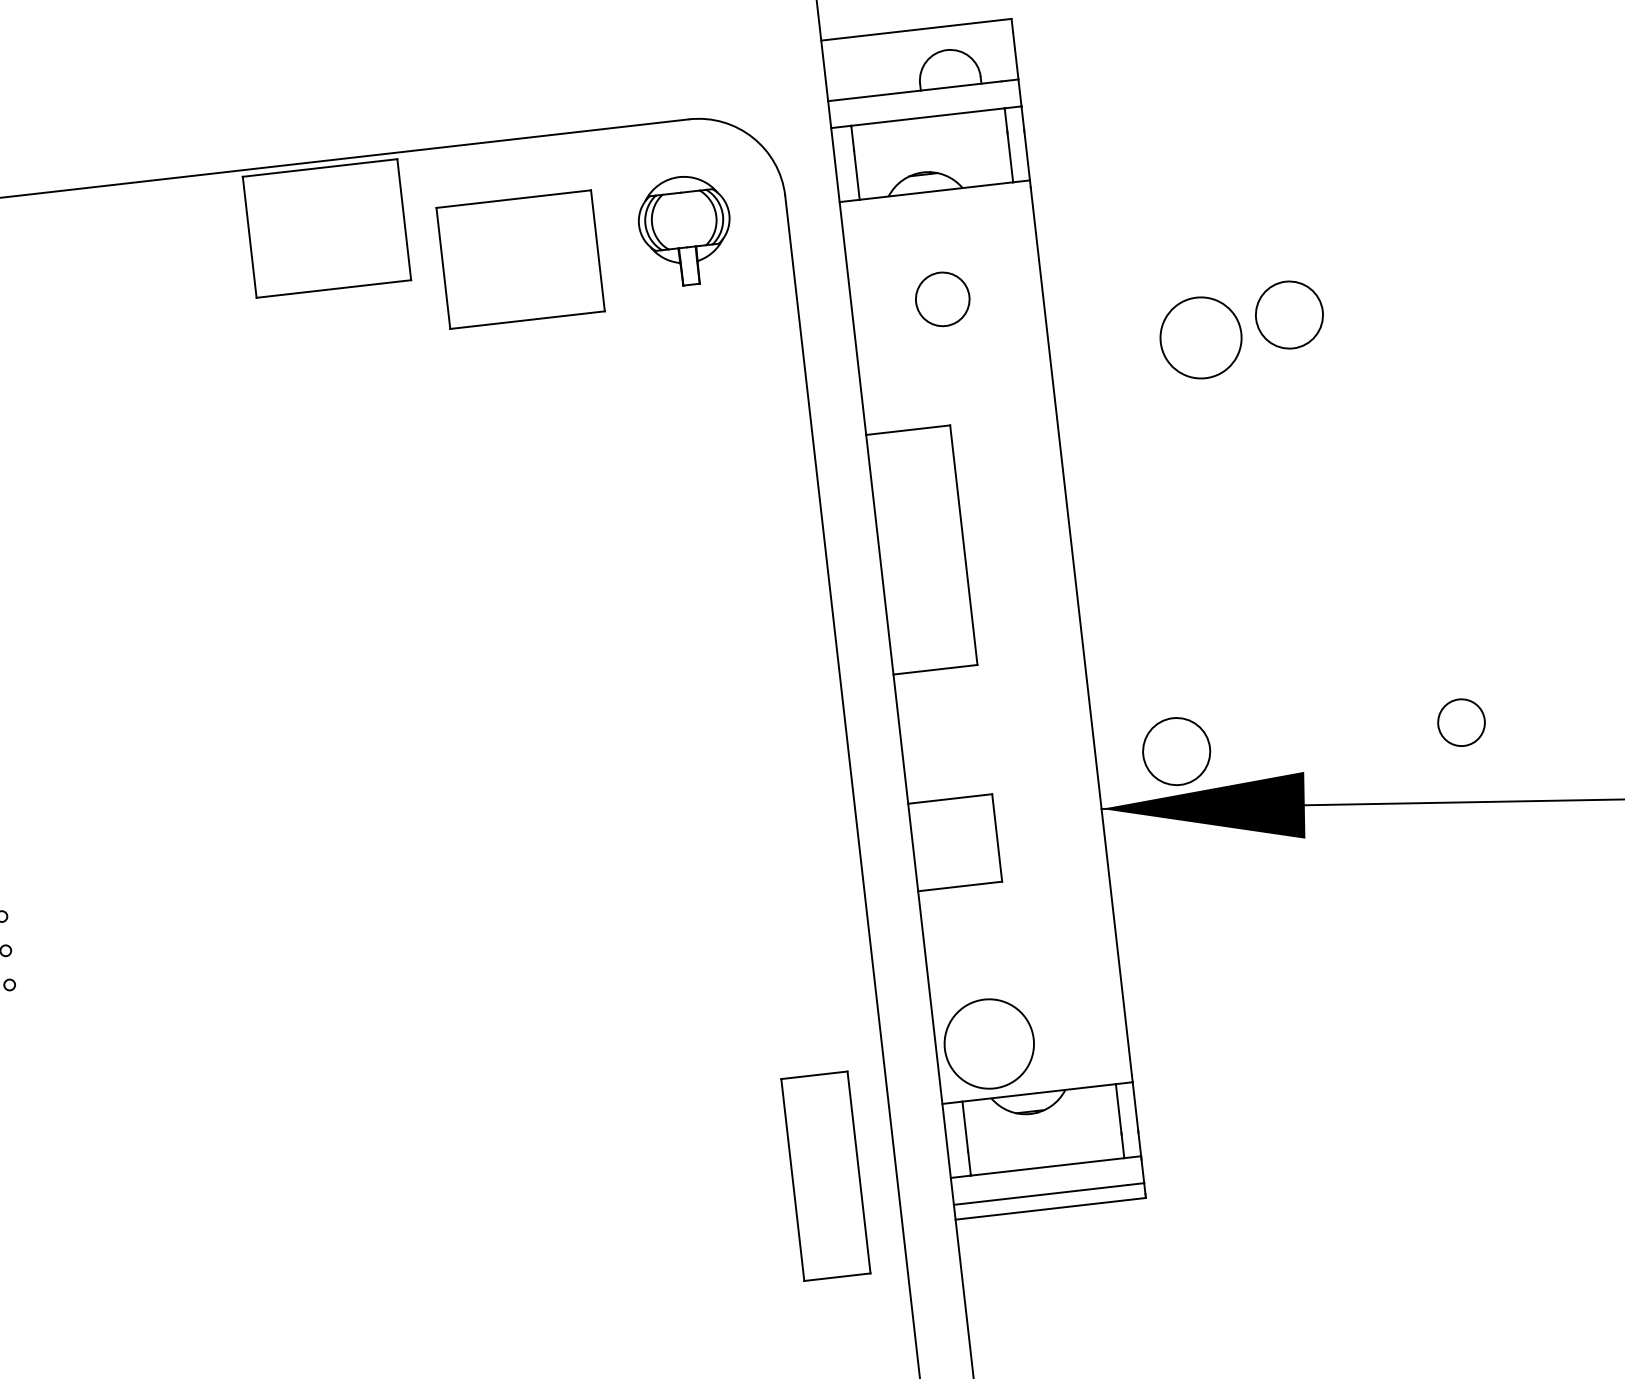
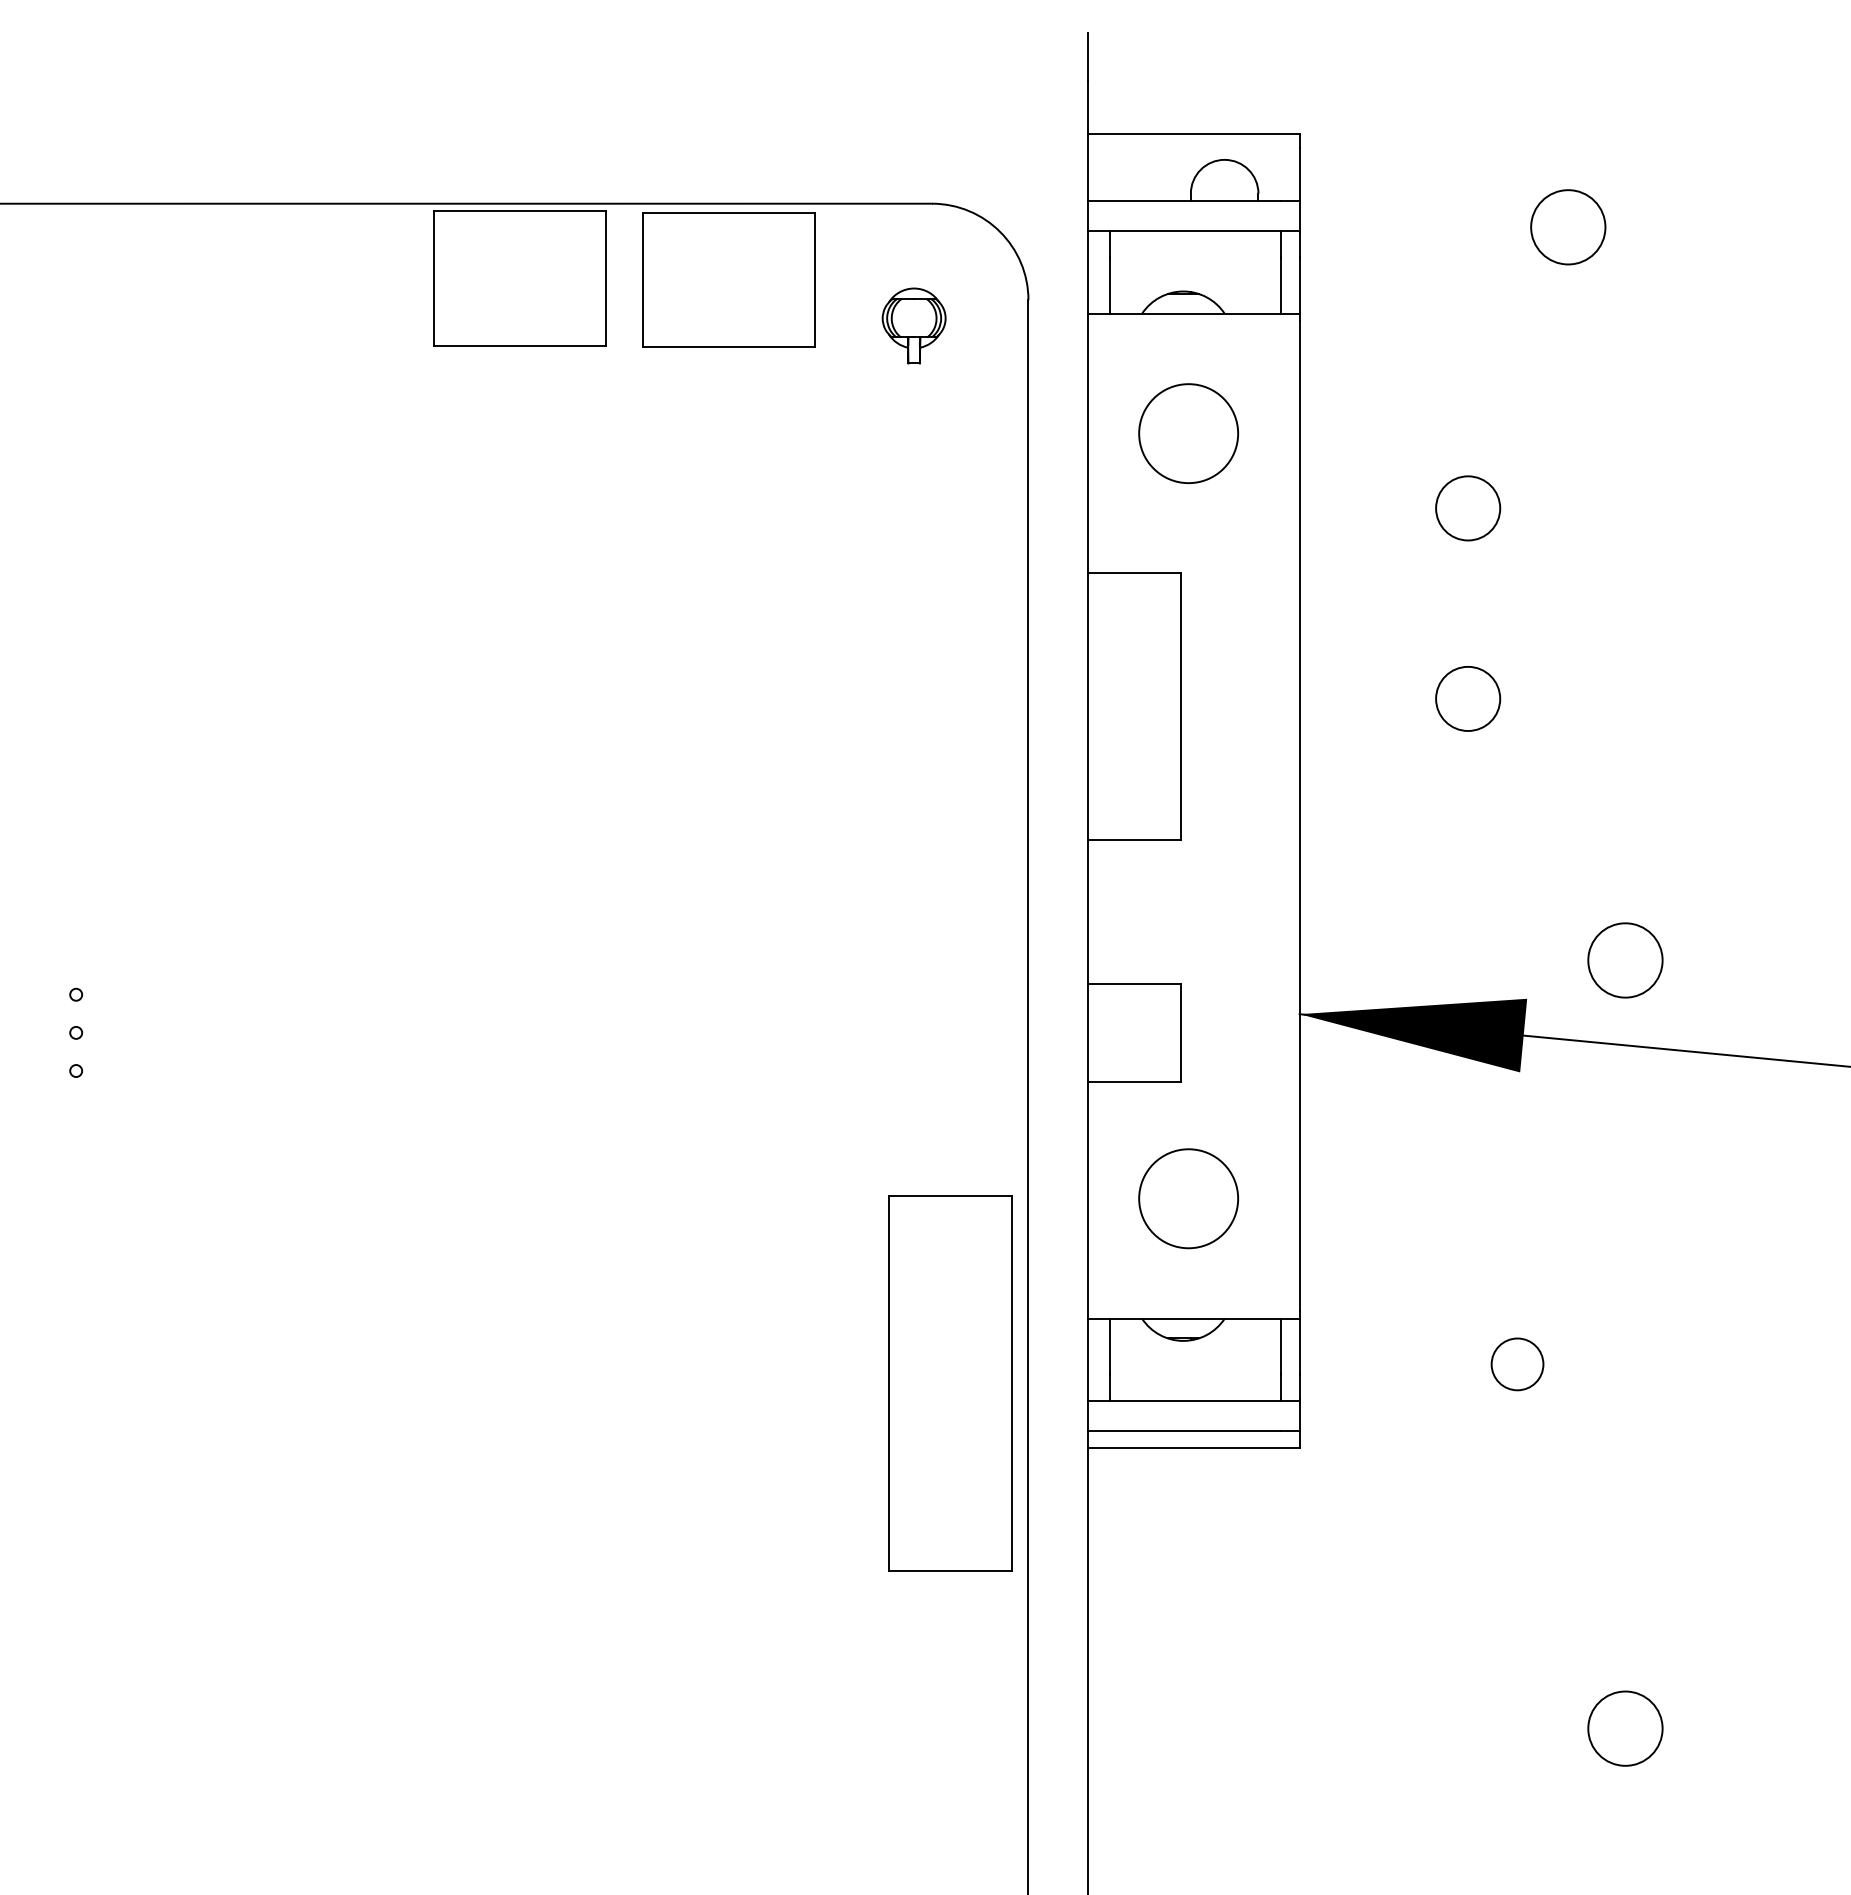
part: (684, 230) -> (913, 325), size x0.62
part: (519, 259) -> (728, 279), moved
circle: (942, 299) -> (1188, 433), size x1.67
circle: (1289, 315) -> (1568, 227), moved
circle: (1201, 337) -> (1468, 508), size x0.71
circle: (1220, 508) -> (1468, 698), added
circle: (1461, 722) -> (1517, 1364), moved
circle: (1176, 751) -> (1625, 960), moved
circle: (989, 1043) -> (1188, 1198), moved
part: (826, 1175) -> (950, 1383), size x1.67

